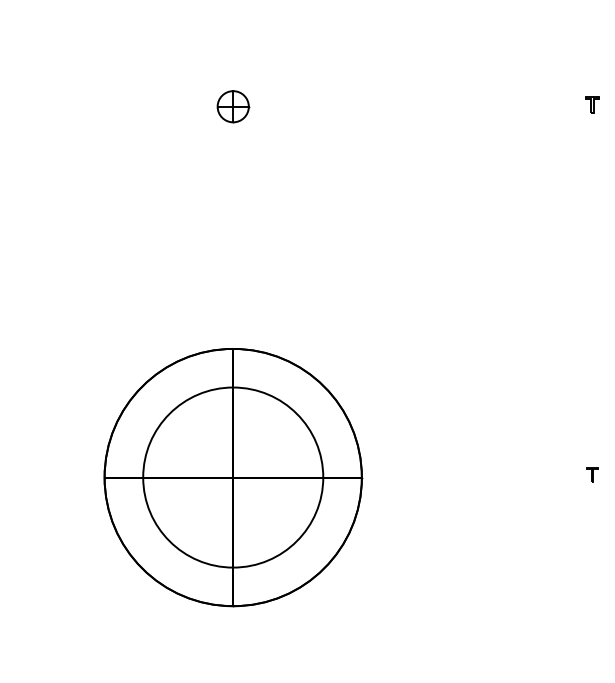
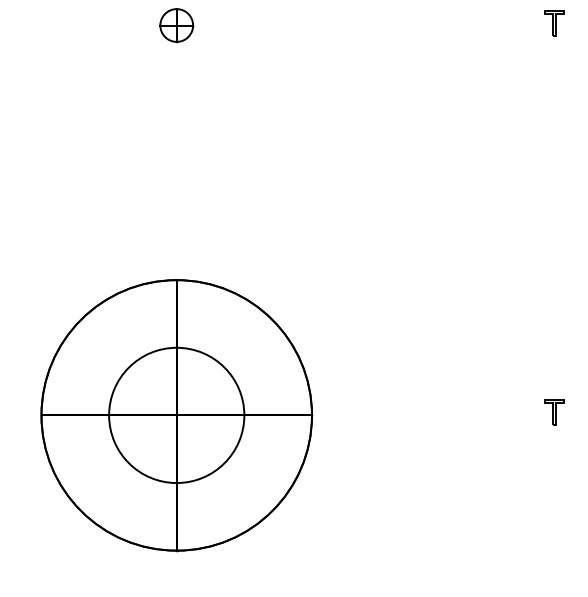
part: (592, 104) -> (554, 23), size x1.43
part: (592, 474) -> (554, 412), size x1.67
circle: (232, 477) -> (175, 415), size x0.71

